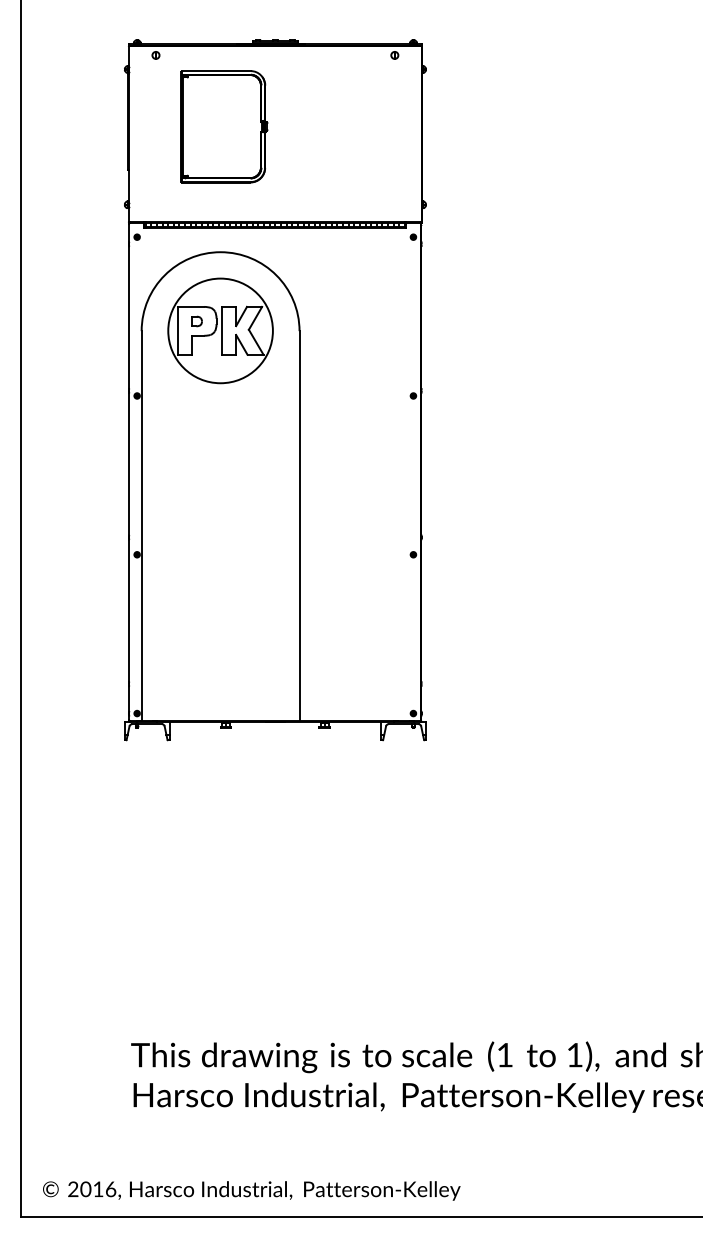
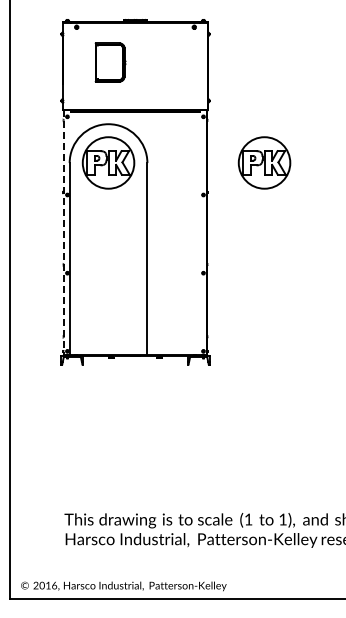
part: (224, 126) -> (110, 62), size x0.7
part: (537, 329) -> (264, 162), added
line: (129, 472) -> (63, 232), solid -> dashed

